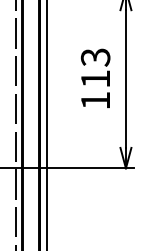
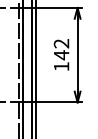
text: (95, 68) -> (61, 49), 113 -> 142

